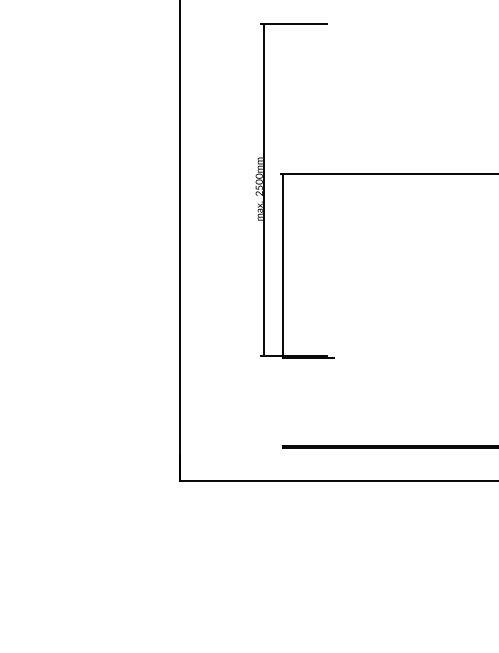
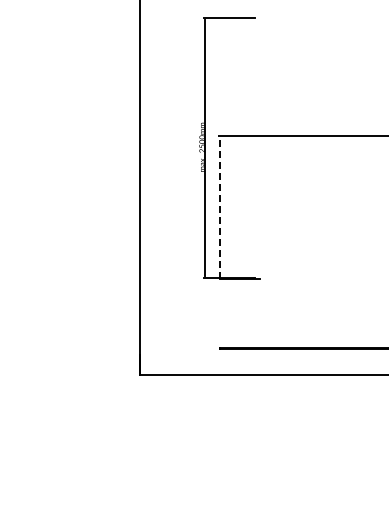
line: (282, 266) -> (220, 207), solid -> dashed

